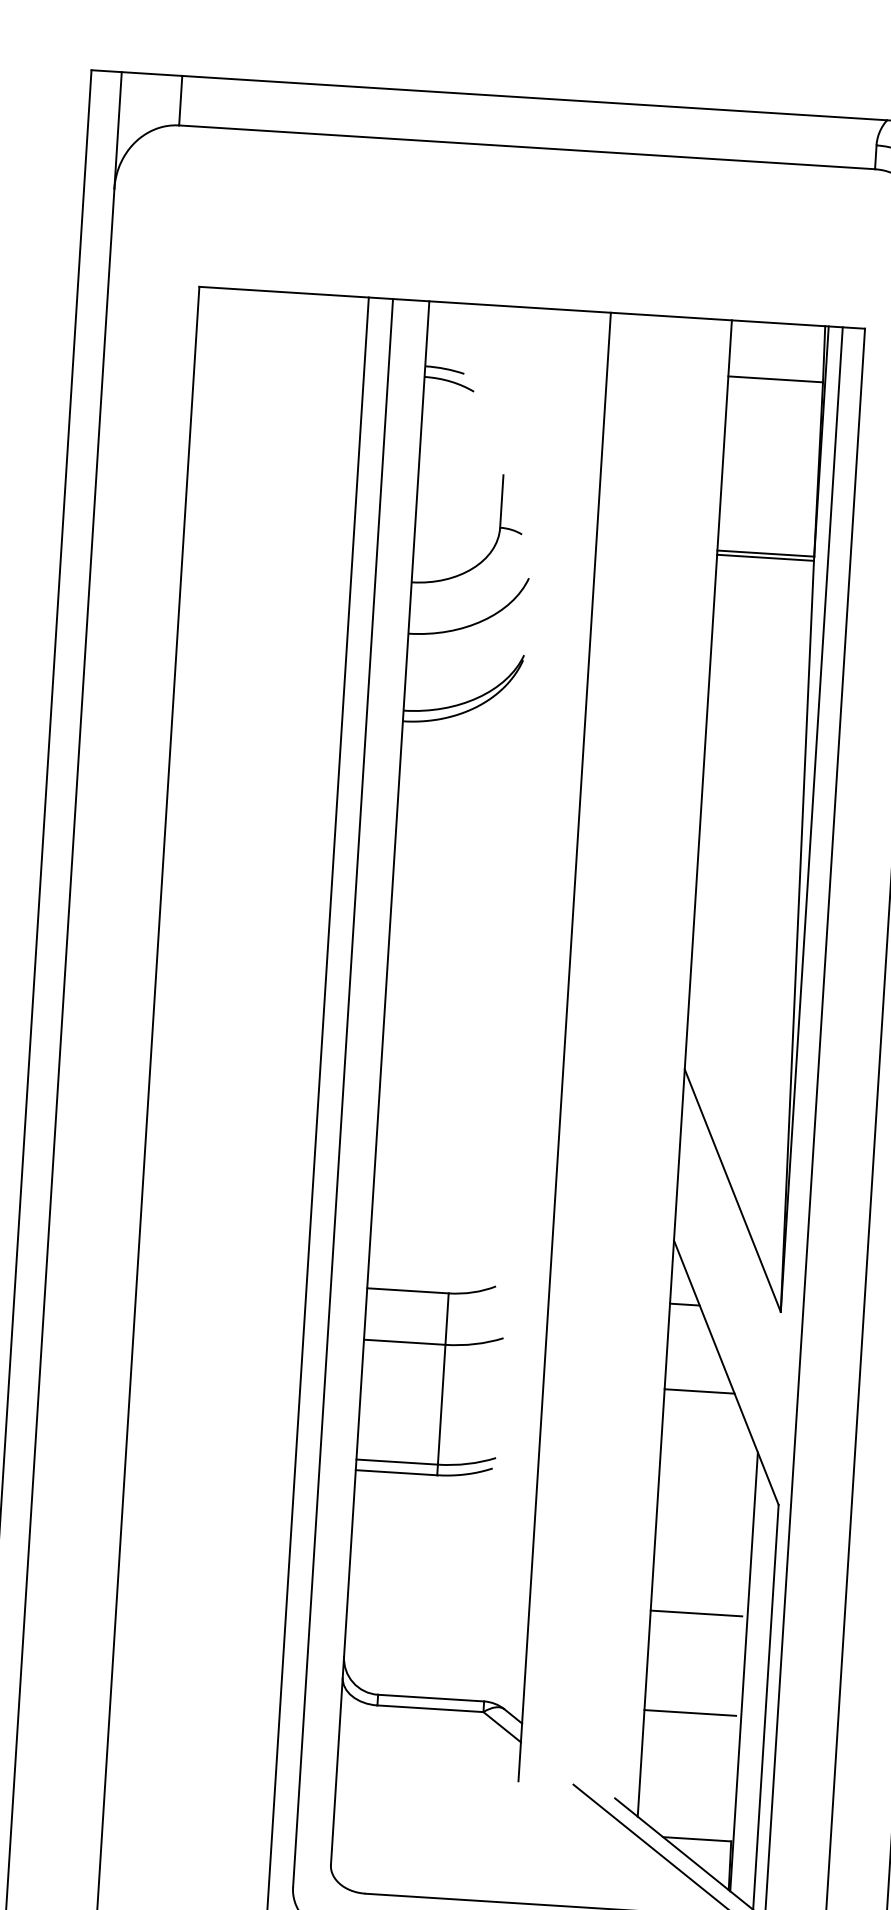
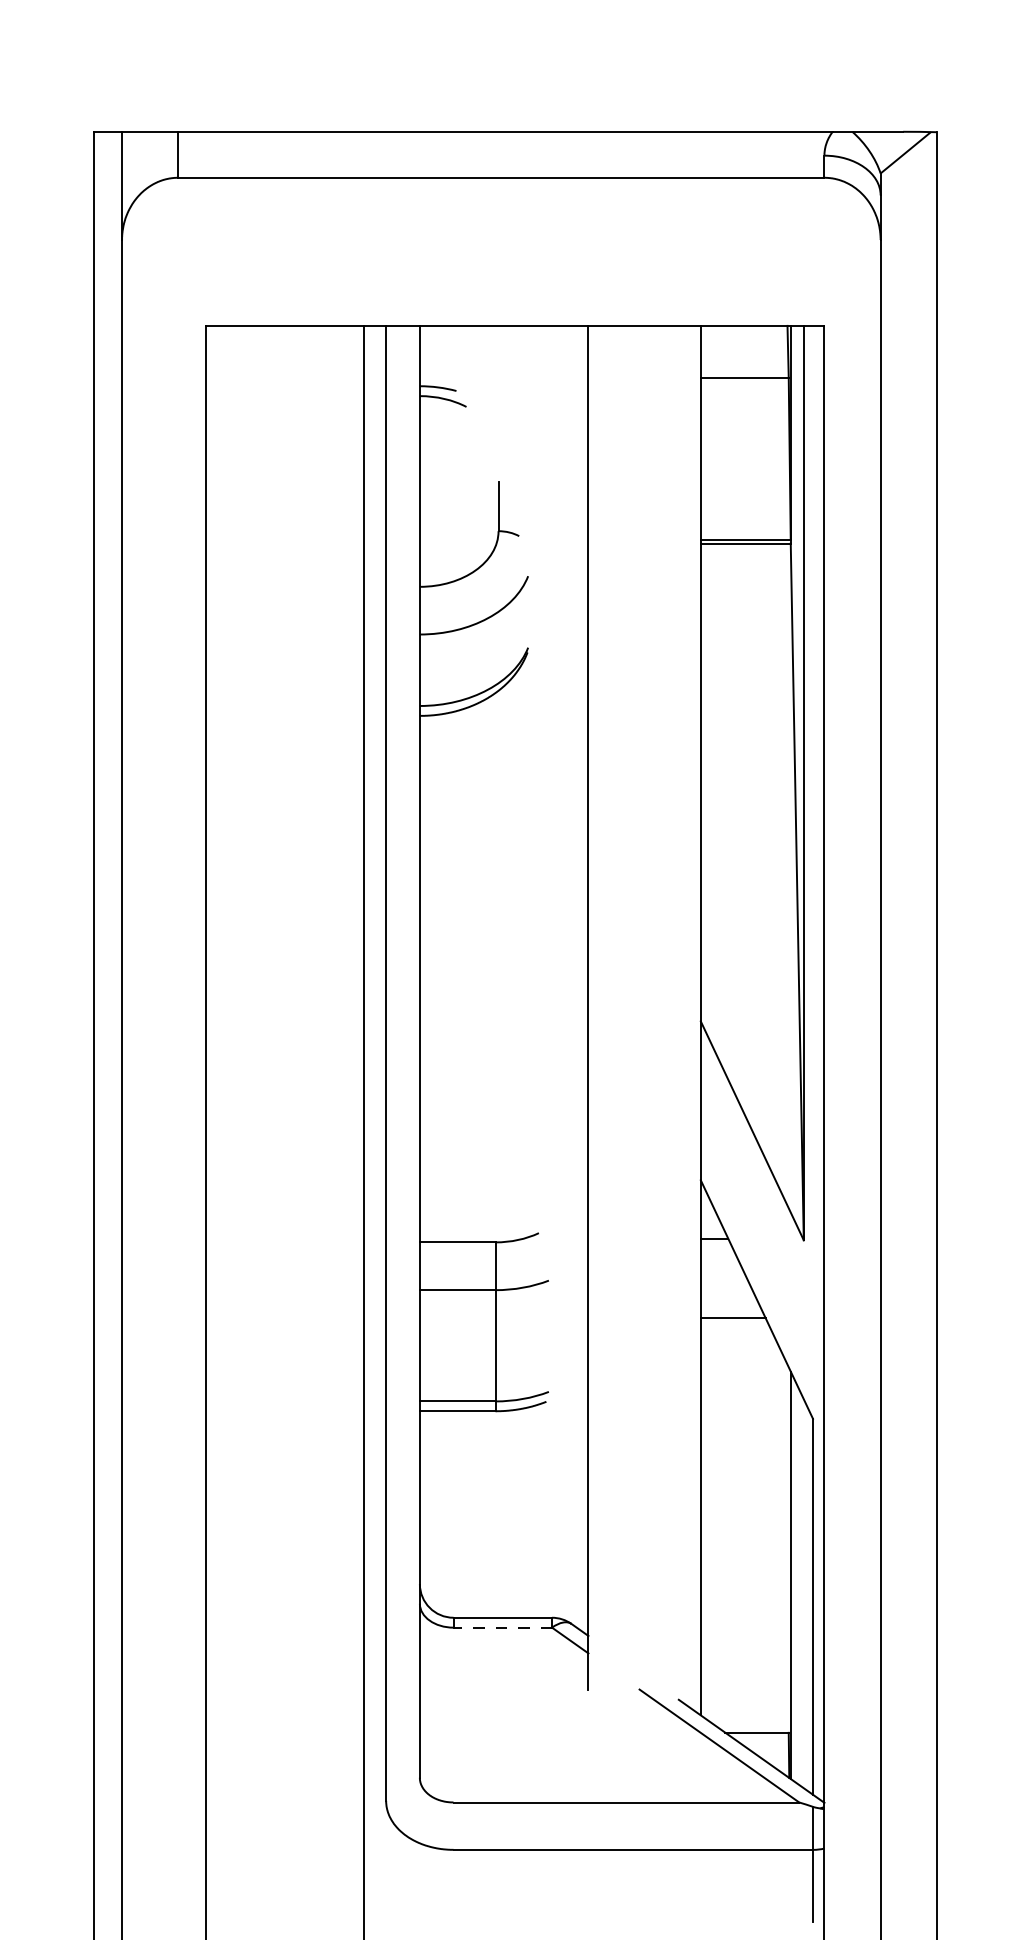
line: (695, 1613) -> (742, 1524), removed
line: (430, 1708) -> (502, 1627), solid -> dashed
line: (689, 1713) -> (742, 1616), removed

